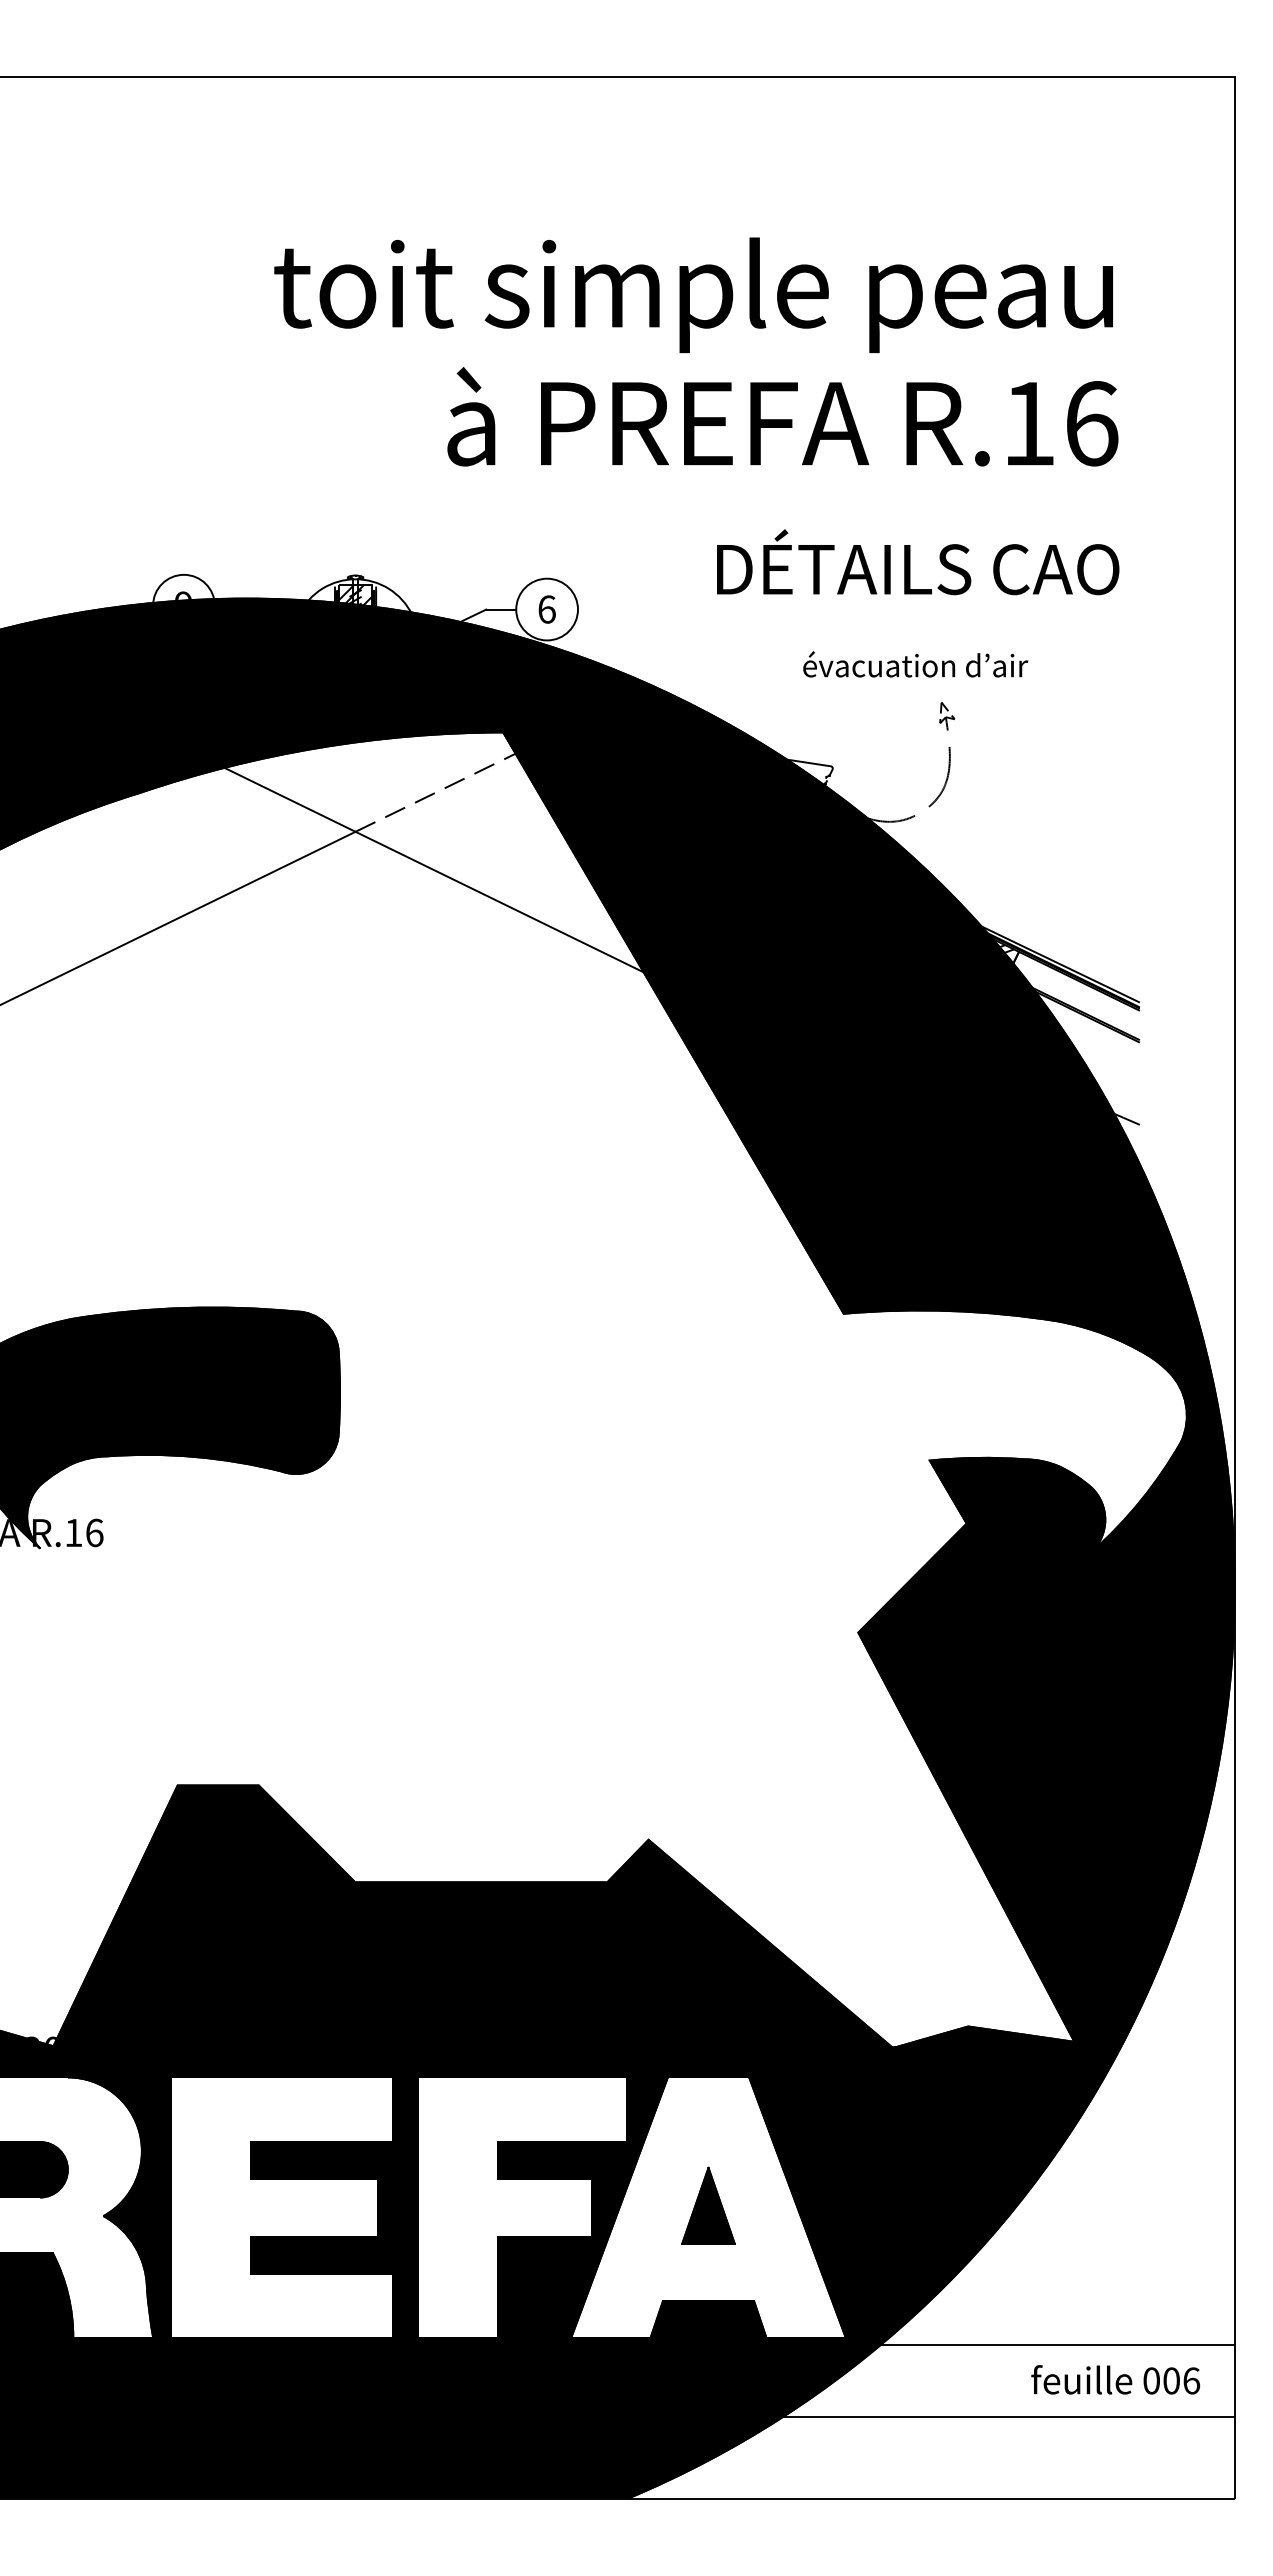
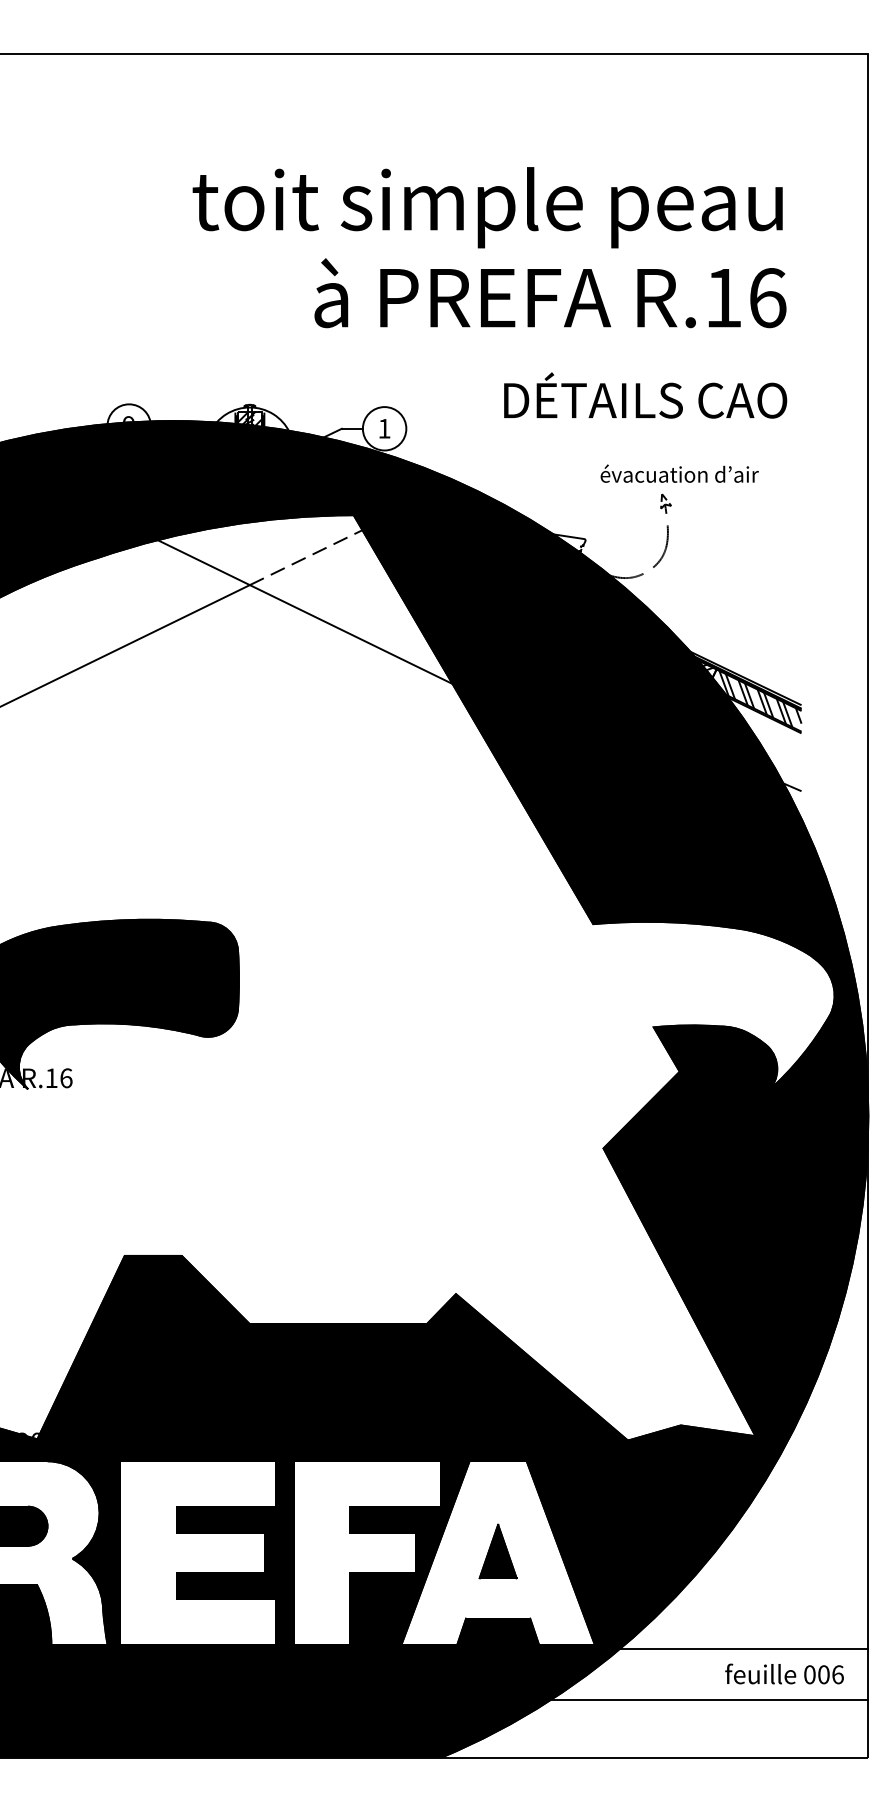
text: (546, 609) -> (384, 428), 6 -> 1
text: (915, 664) -> (679, 473), moved
hatch: (1073, 993) -> (754, 698), added

